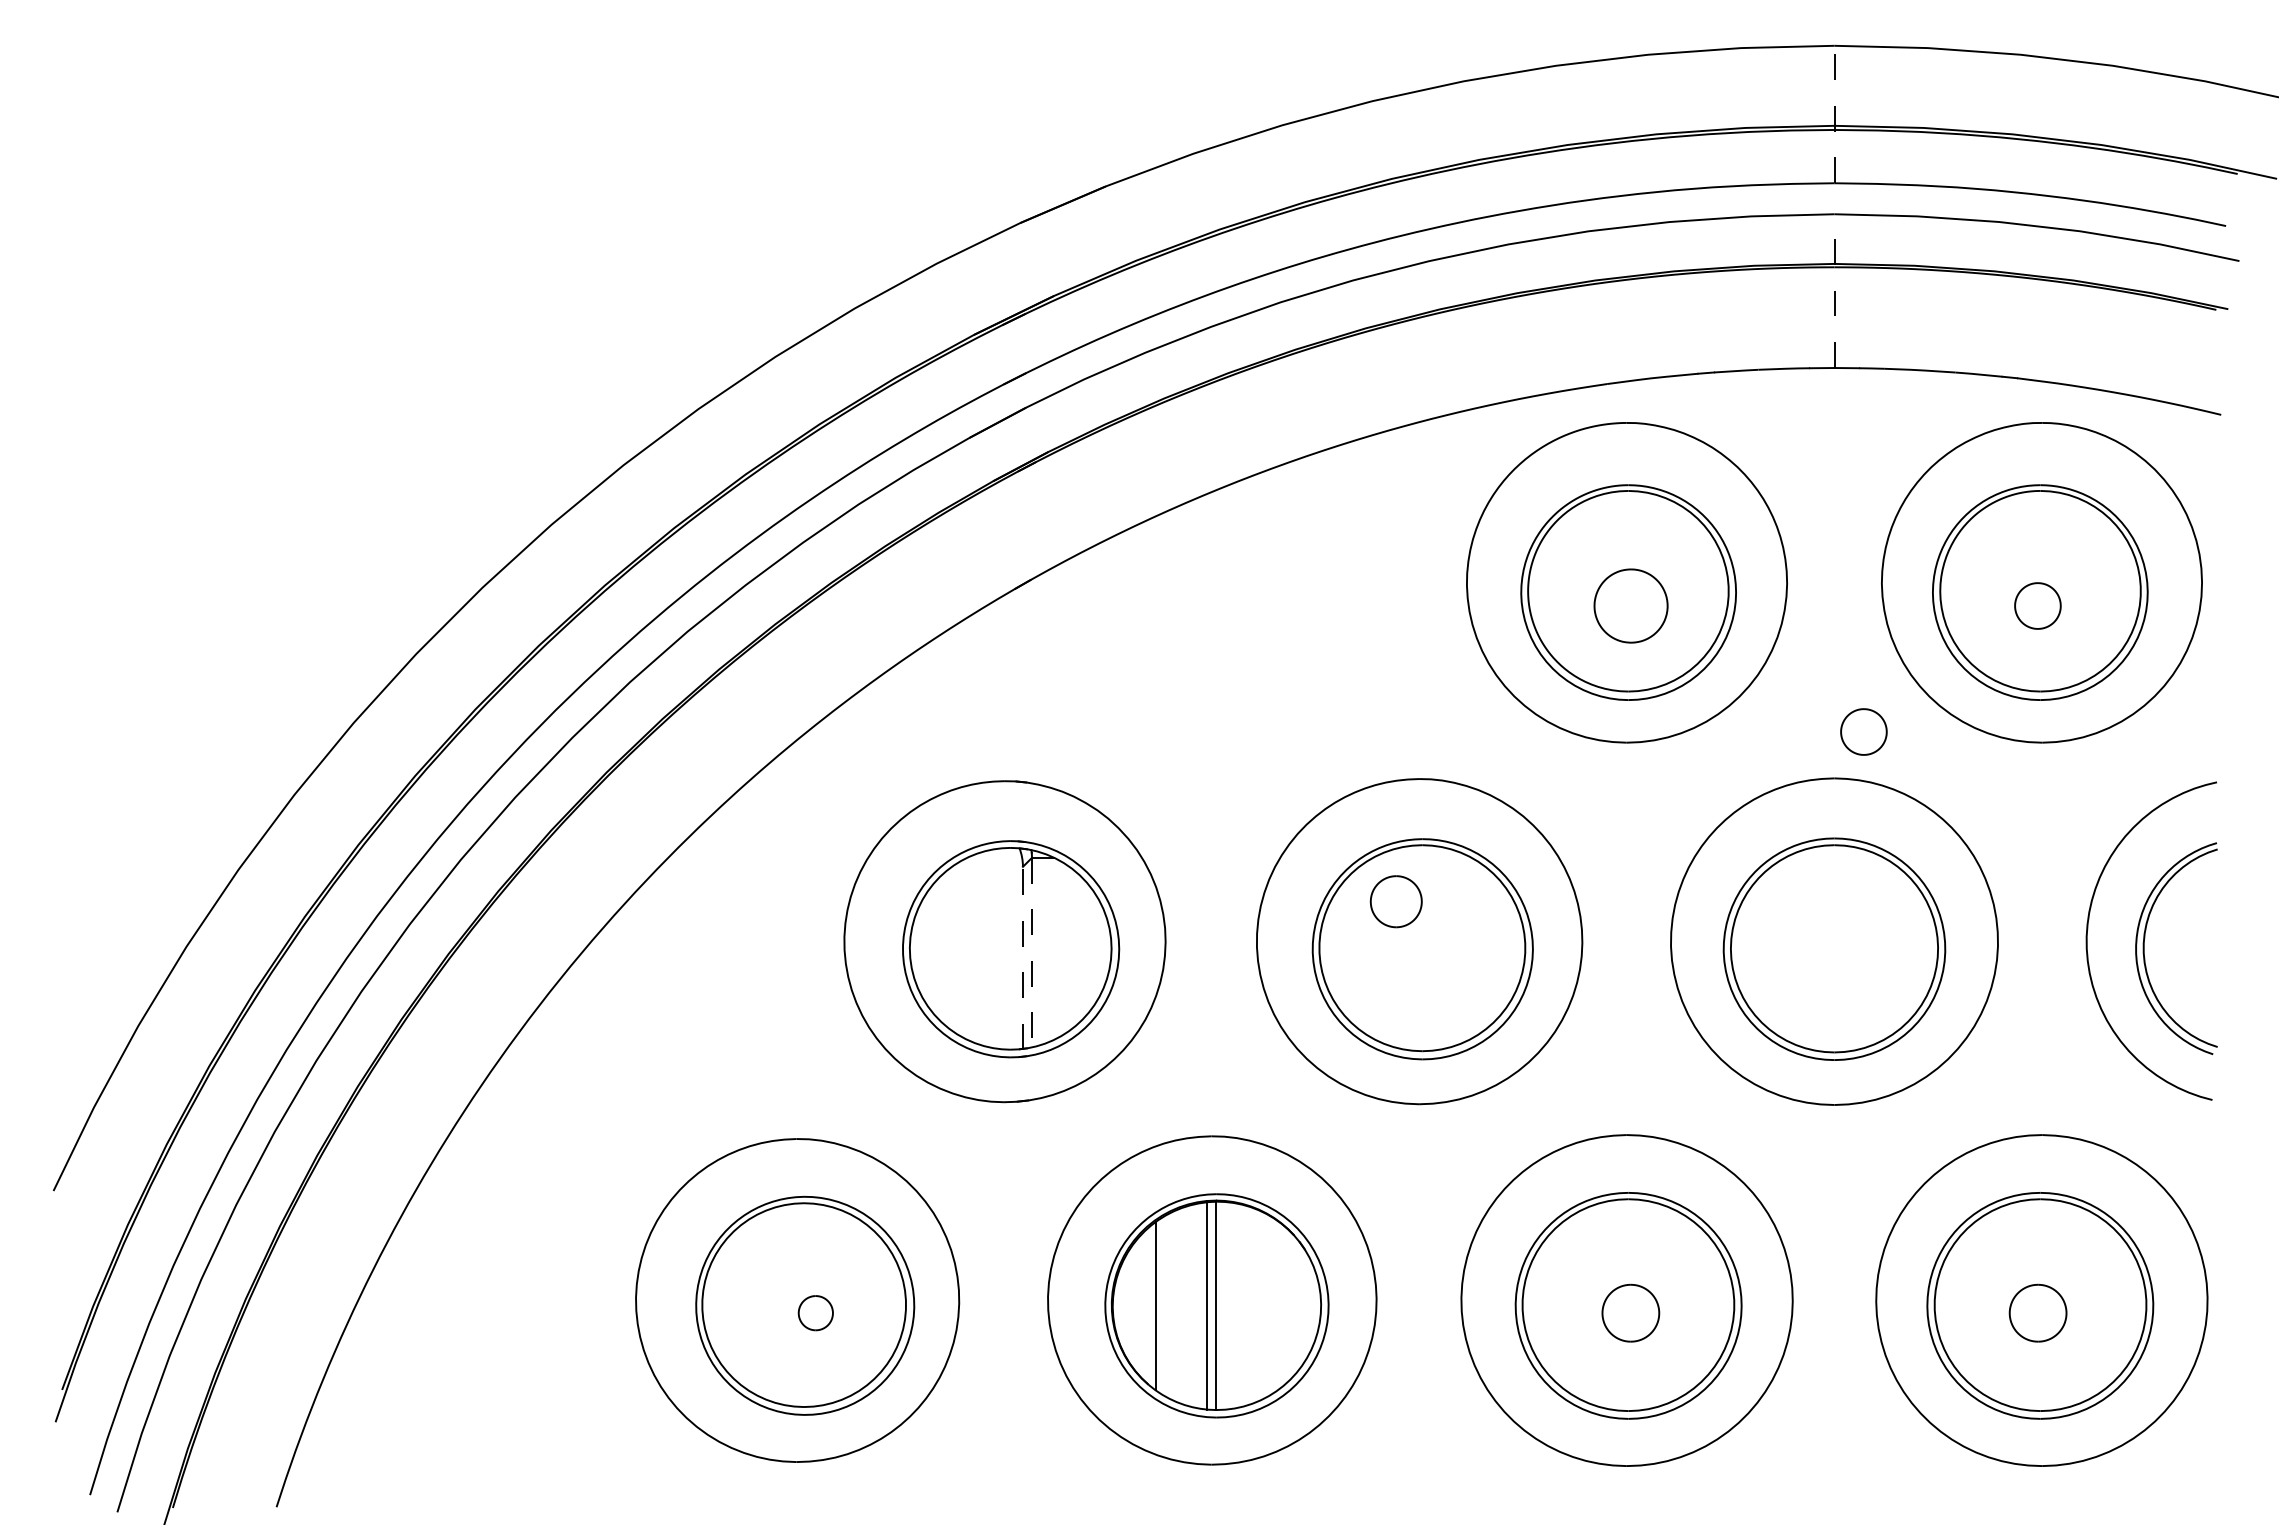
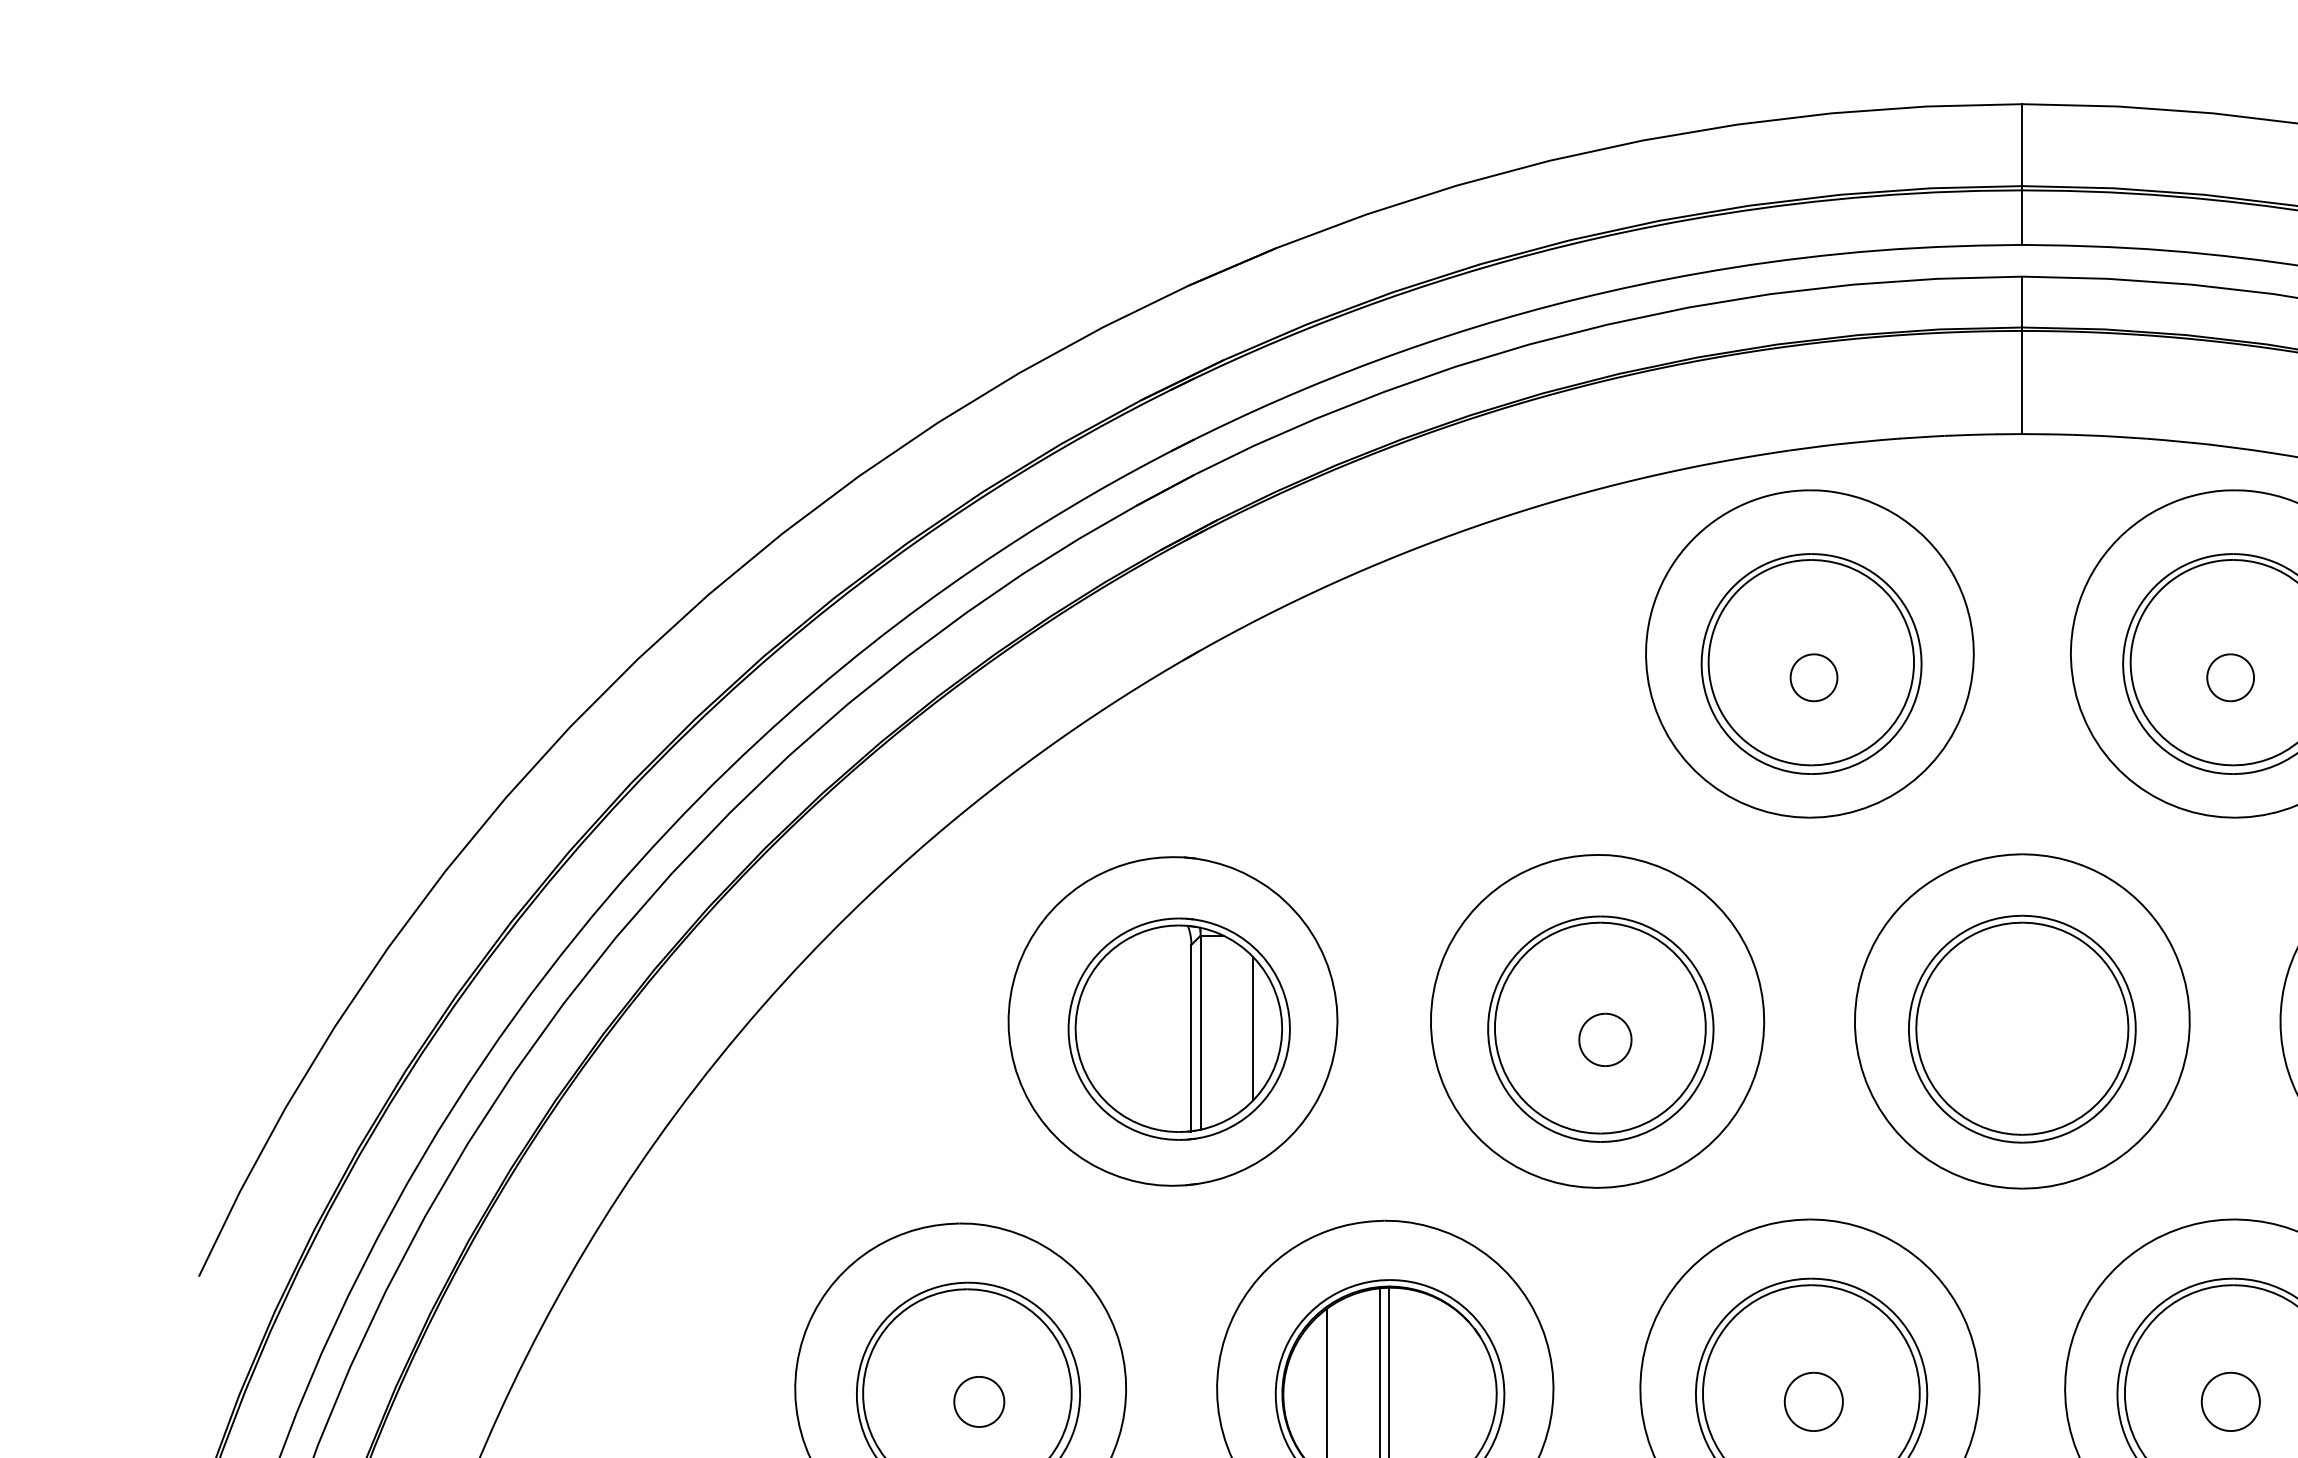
line: (1834, 114) -> (2022, 174), dashed -> solid
line: (1834, 291) -> (2022, 355), dashed -> solid
part: (1630, 605) -> (1813, 677), size x0.62
part: (1863, 731) -> (2052, 806), removed
part: (1395, 901) -> (1604, 1039), moved
line: (1083, 948) -> (1253, 1028), added
line: (1032, 952) -> (1201, 1032), dashed -> solid
line: (1022, 957) -> (1190, 1037), dashed -> solid
part: (815, 1312) -> (979, 1401), size x1.43

